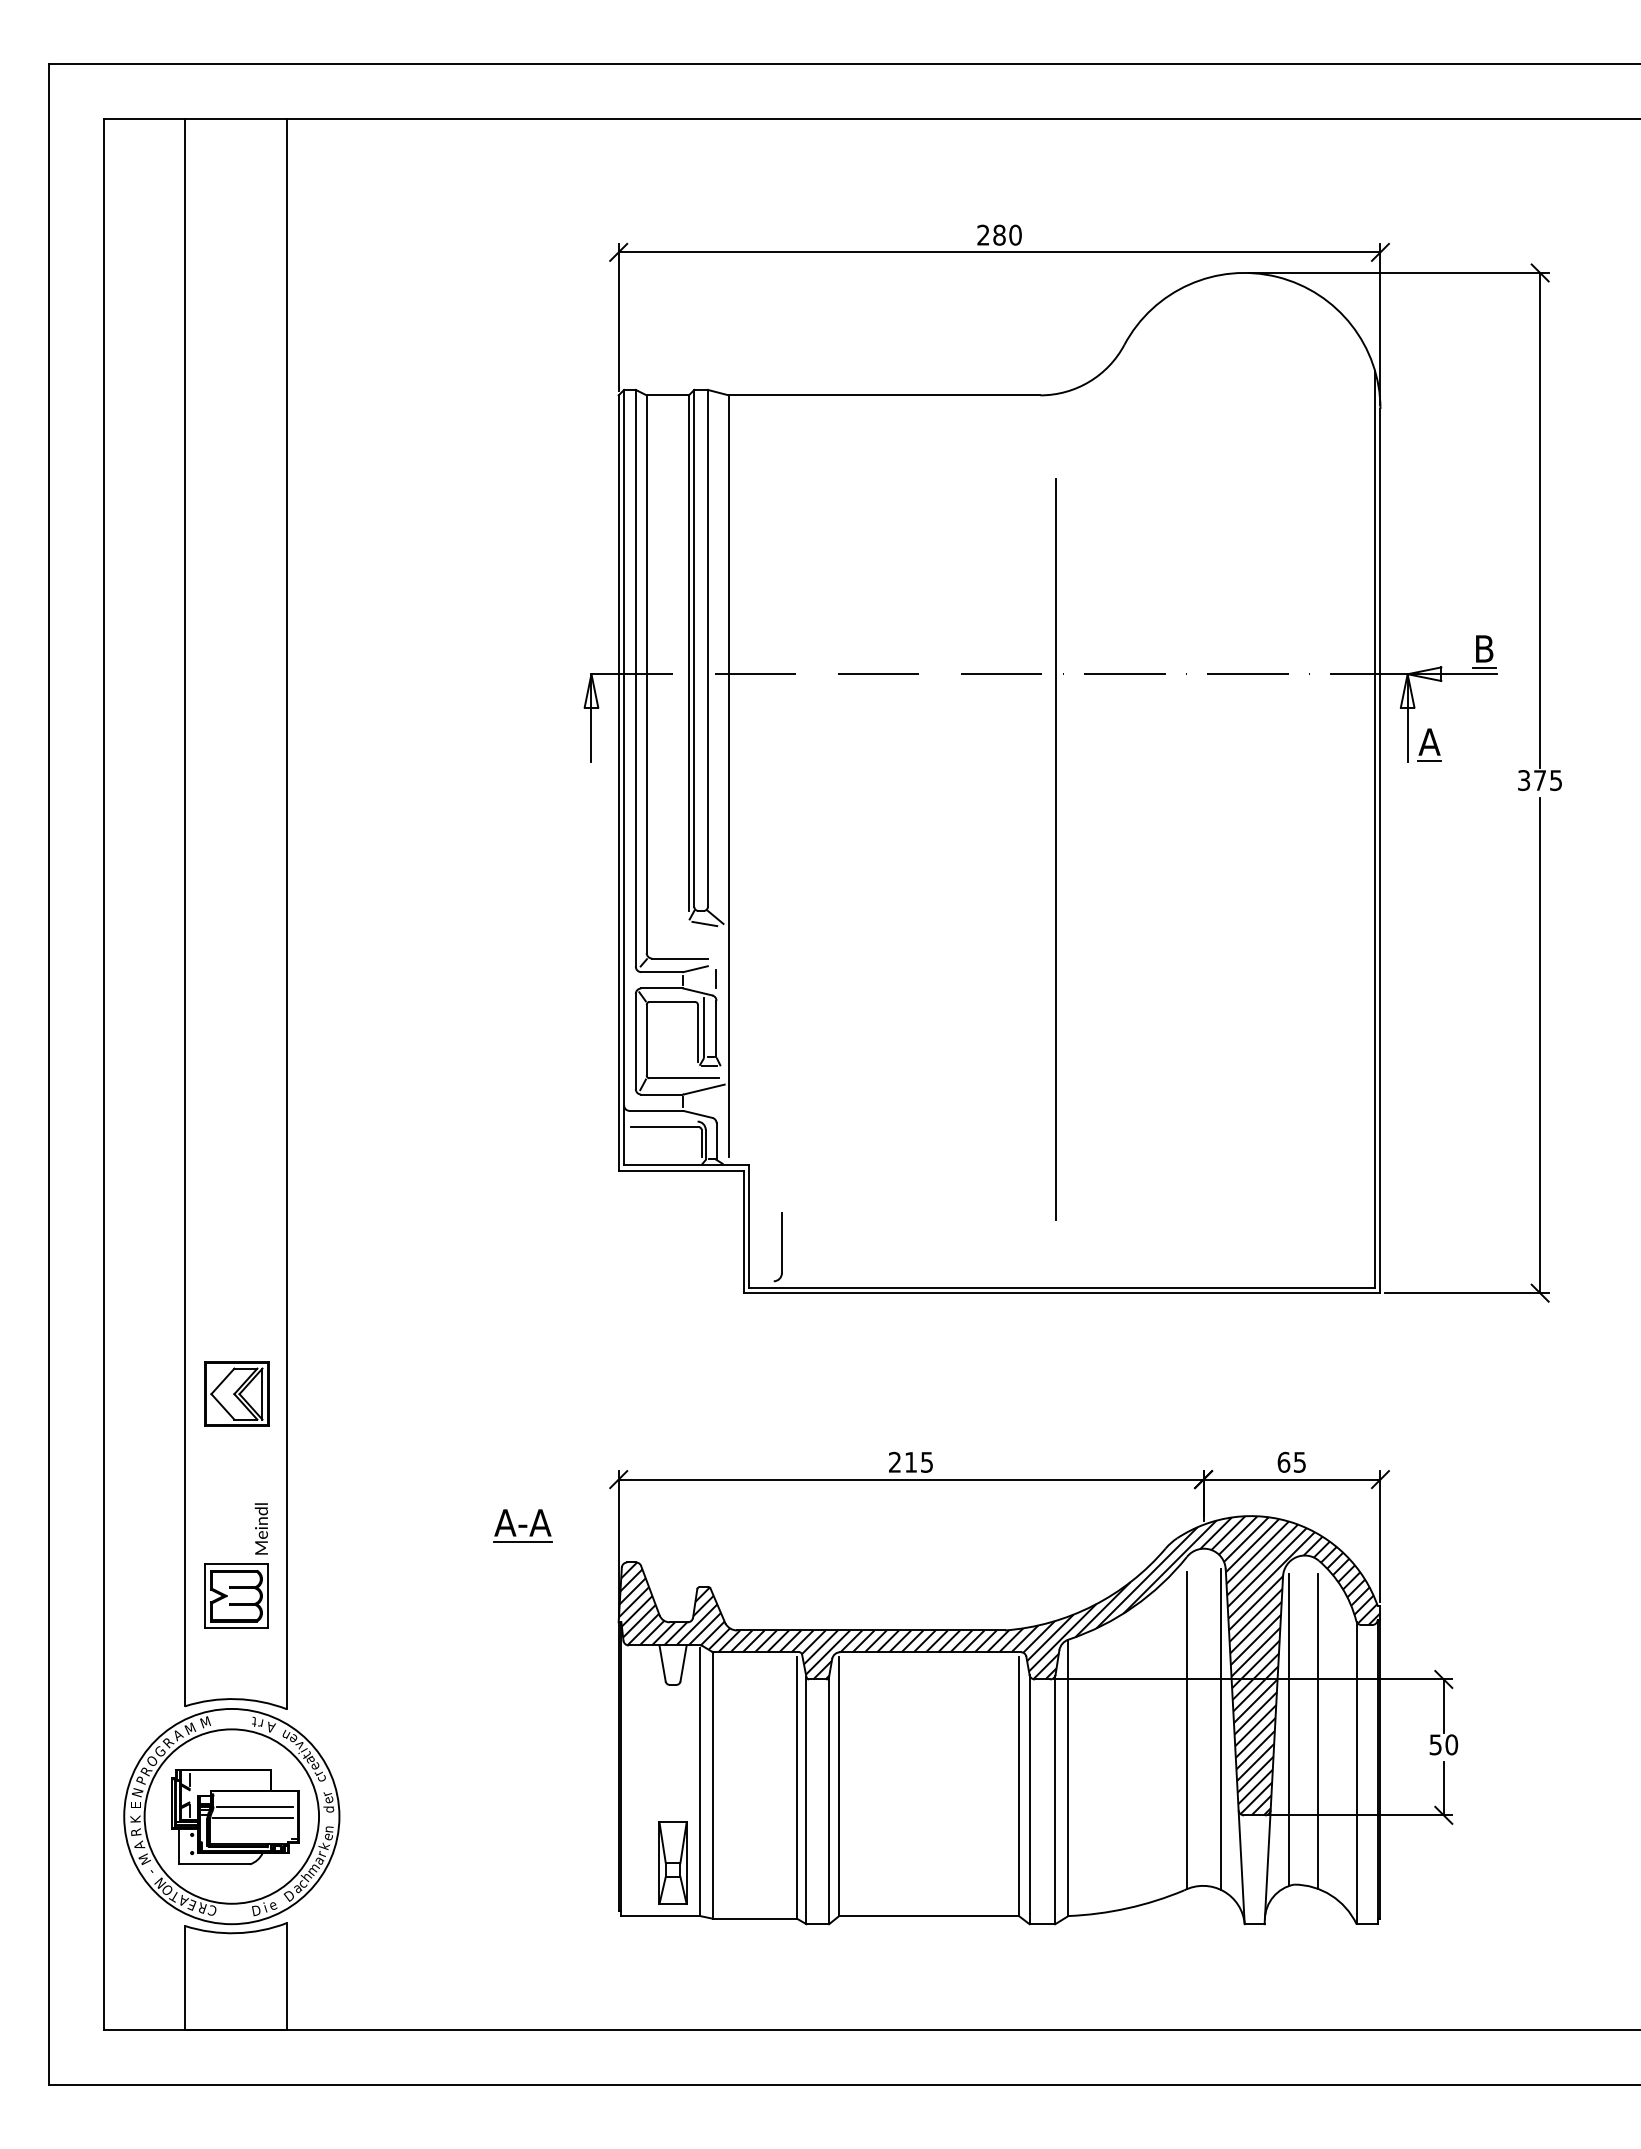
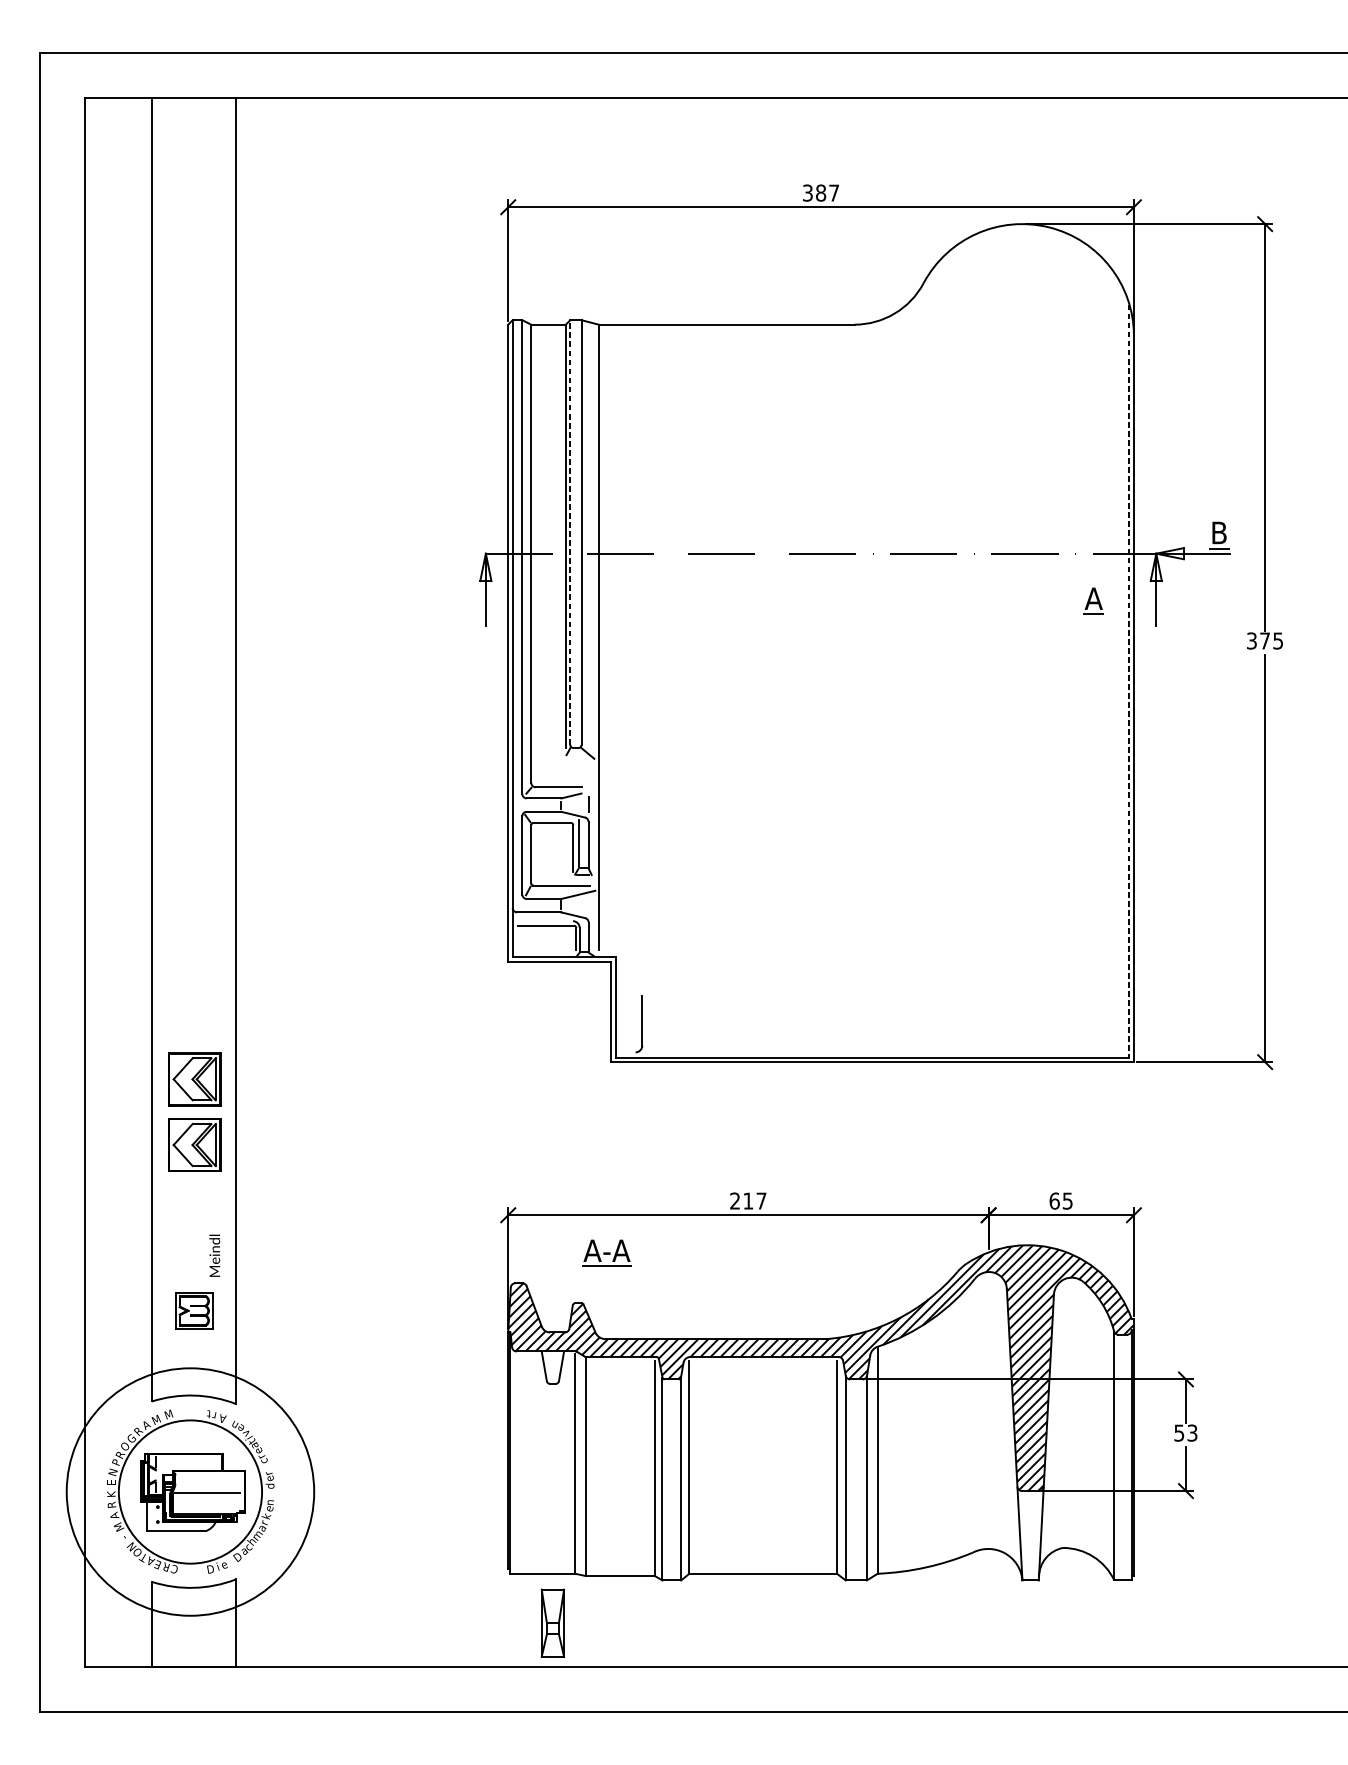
text: (999, 234) -> (821, 192), 280 -> 387
line: (694, 647) -> (570, 531), solid -> dashed
part: (1429, 744) -> (1093, 600), moved
line: (1375, 829) -> (1129, 681), solid -> dashed
line: (1056, 848) -> (867, 696), removed
line: (704, 923) -> (578, 758), removed
part: (236, 1313) -> (194, 1078), added
text: (926, 1462) -> (761, 1201), 215 -> 217
part: (522, 1525) -> (606, 1252), moved
part: (236, 1595) -> (194, 1310), size x0.7
line: (1221, 1729) -> (1003, 1420), removed
line: (1186, 1730) -> (974, 1421), removed
line: (1288, 1730) -> (1058, 1421), removed
line: (1317, 1731) -> (1082, 1422), removed
text: (1451, 1744) -> (1192, 1432), 50 -> 53
line: (254, 1807) -> (209, 1484), removed
circle: (231, 1816) -> (190, 1491), size x1.4
part: (672, 1862) -> (552, 1622), moved

